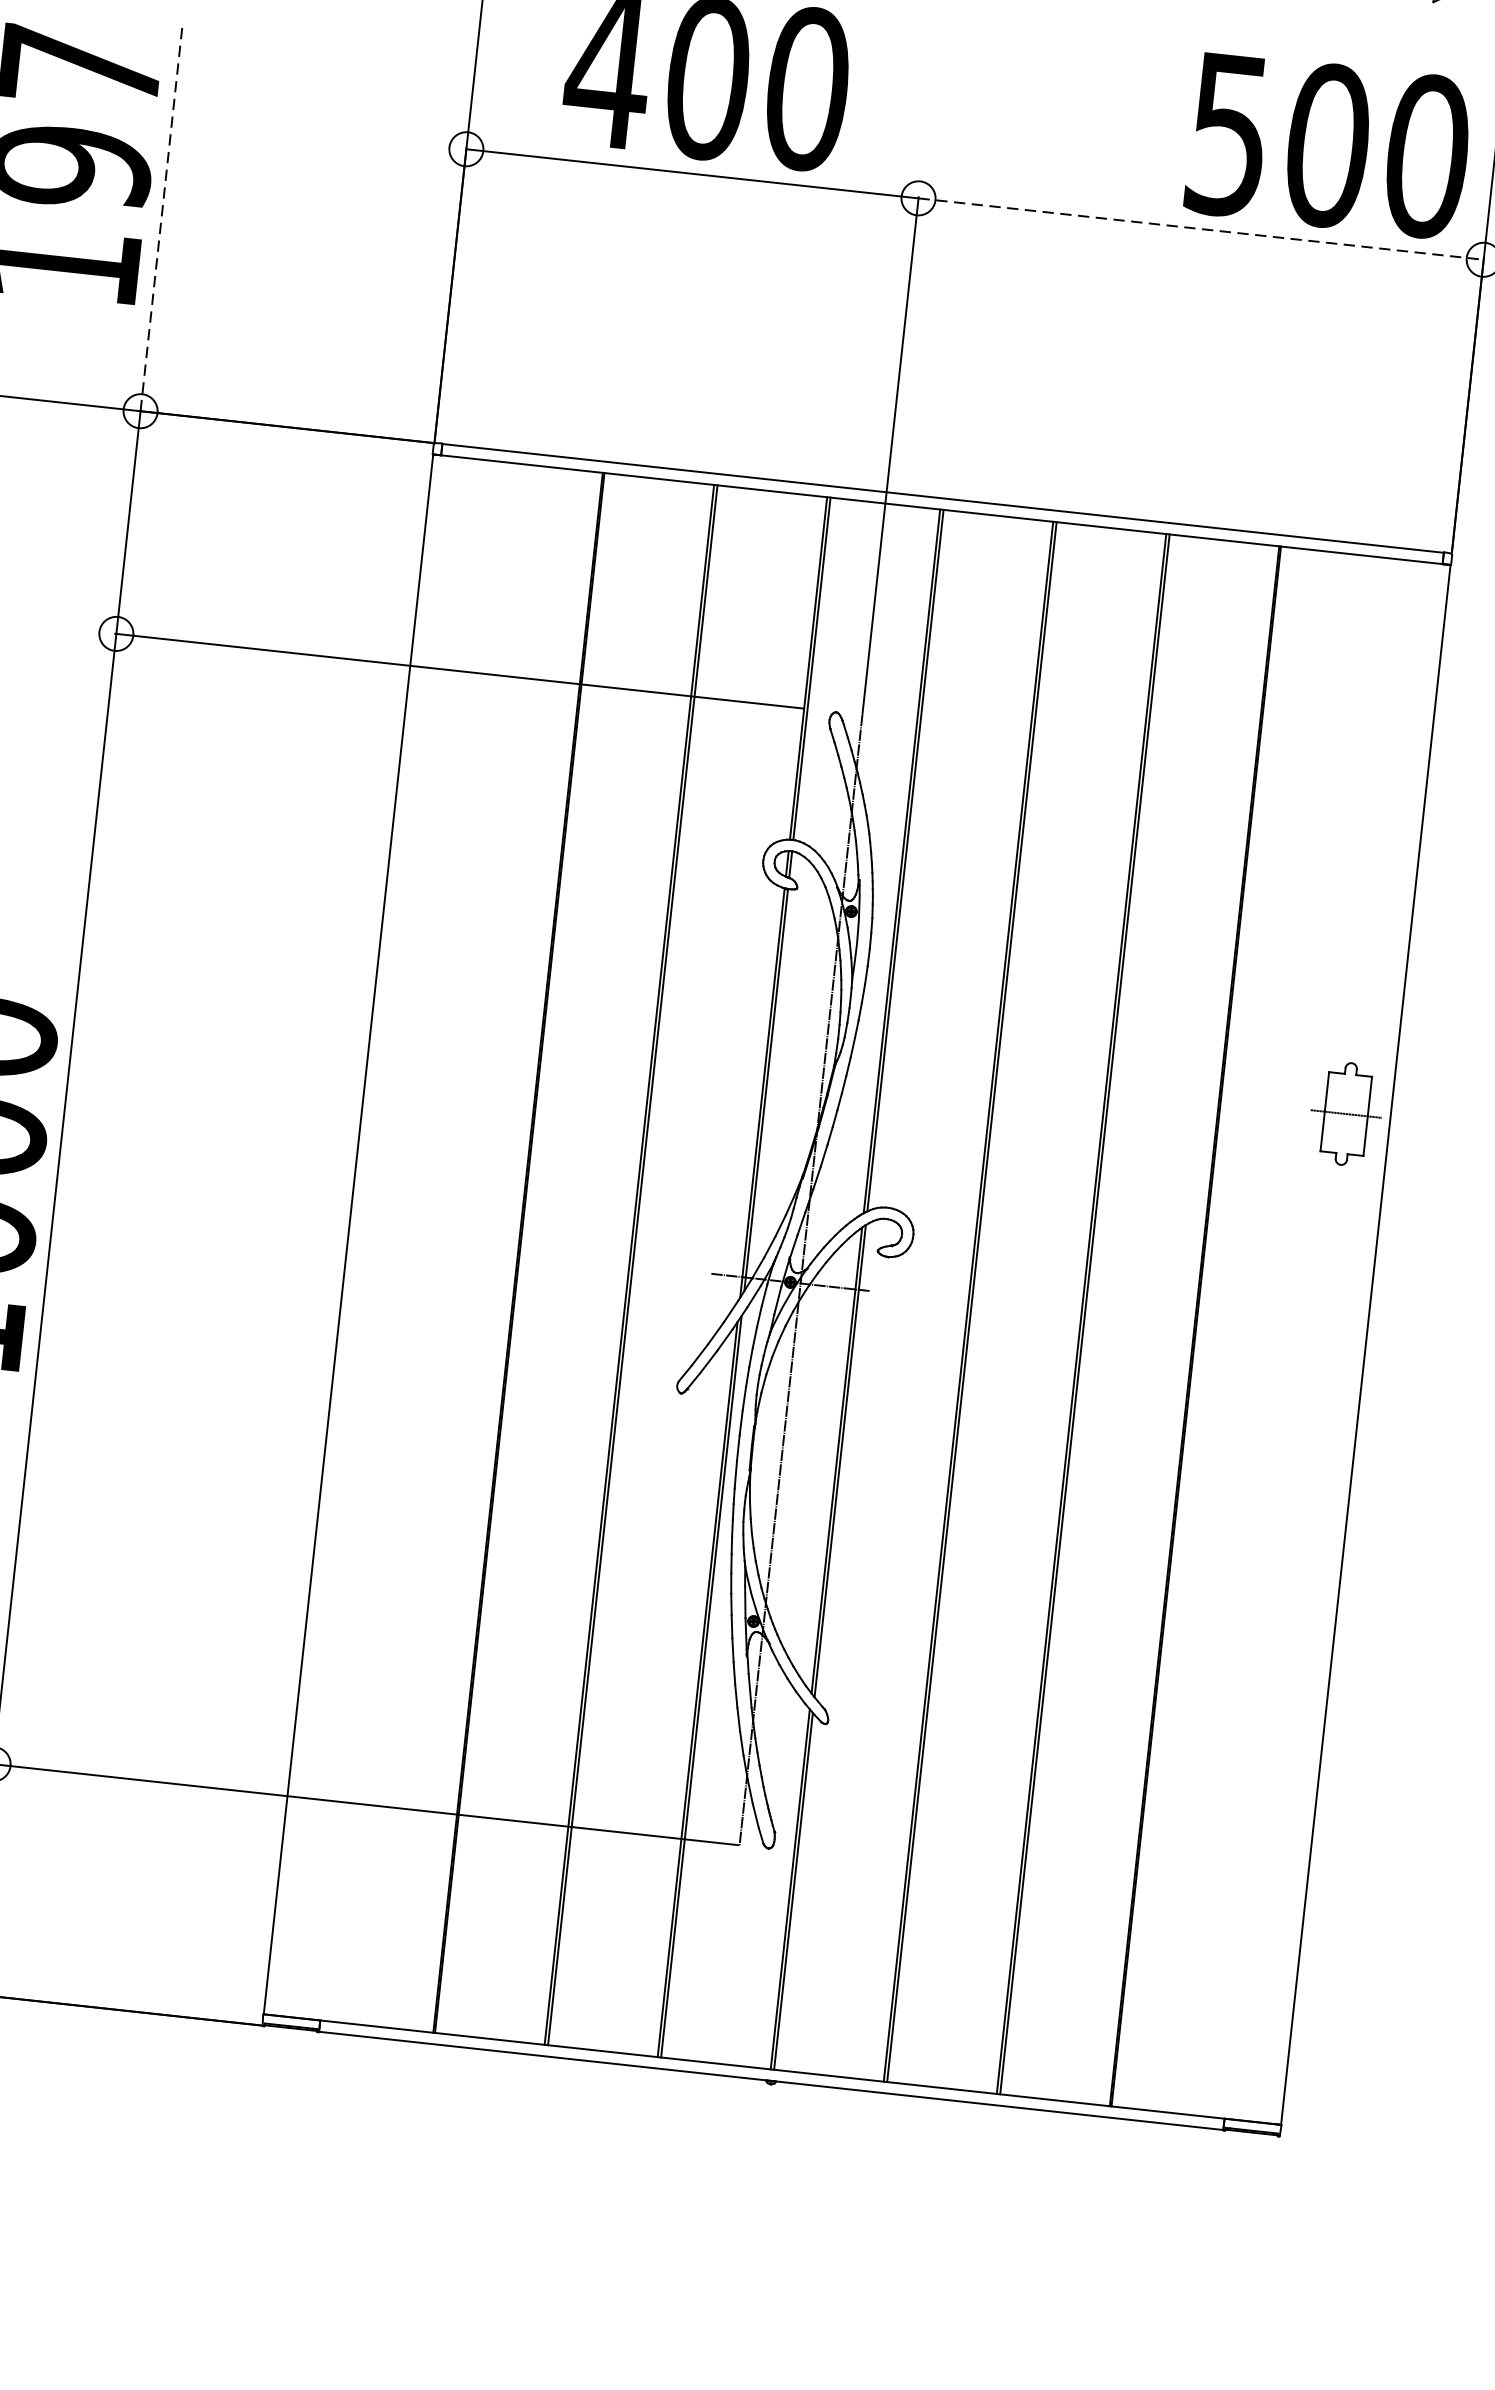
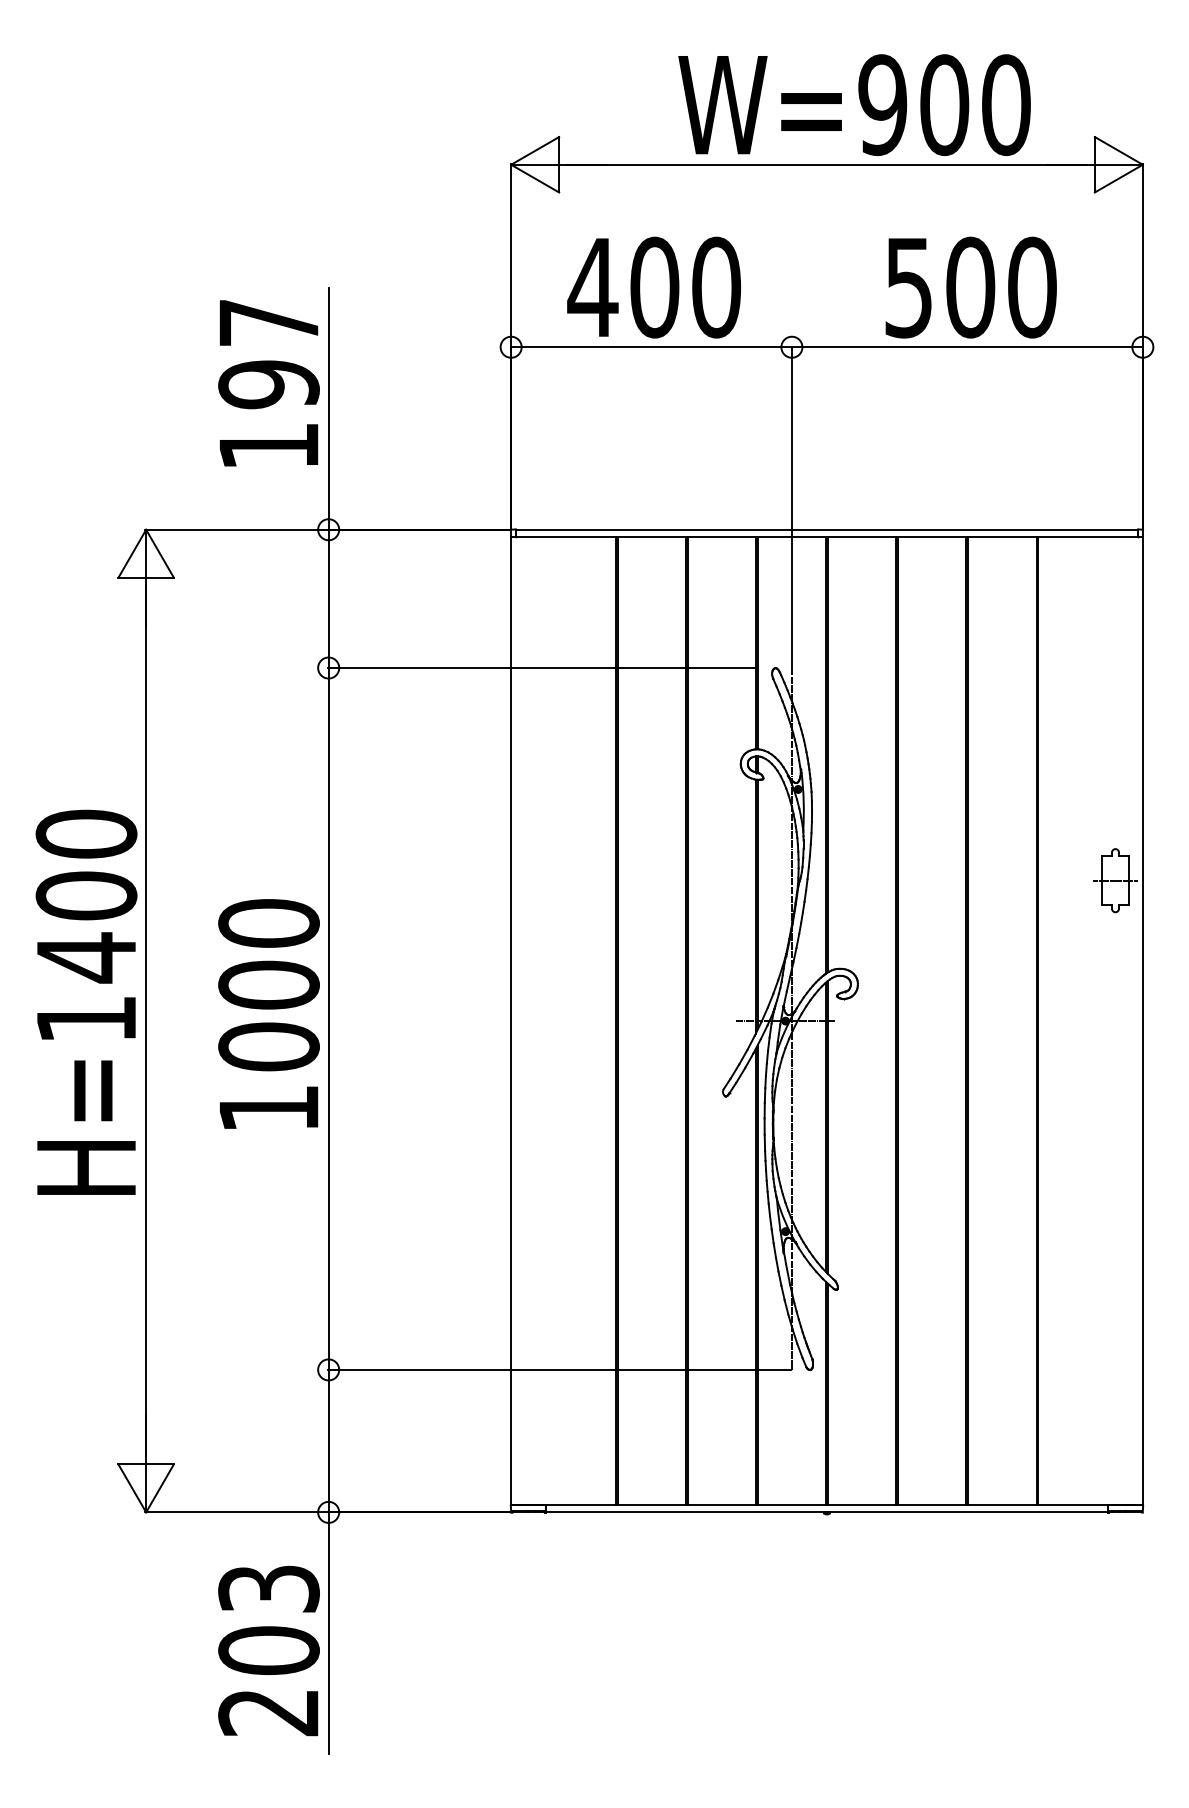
text: (1327, 145) -> (970, 287), moved
line: (161, 217) -> (328, 409), dashed -> solid
line: (1201, 229) -> (967, 347), dashed -> solid

